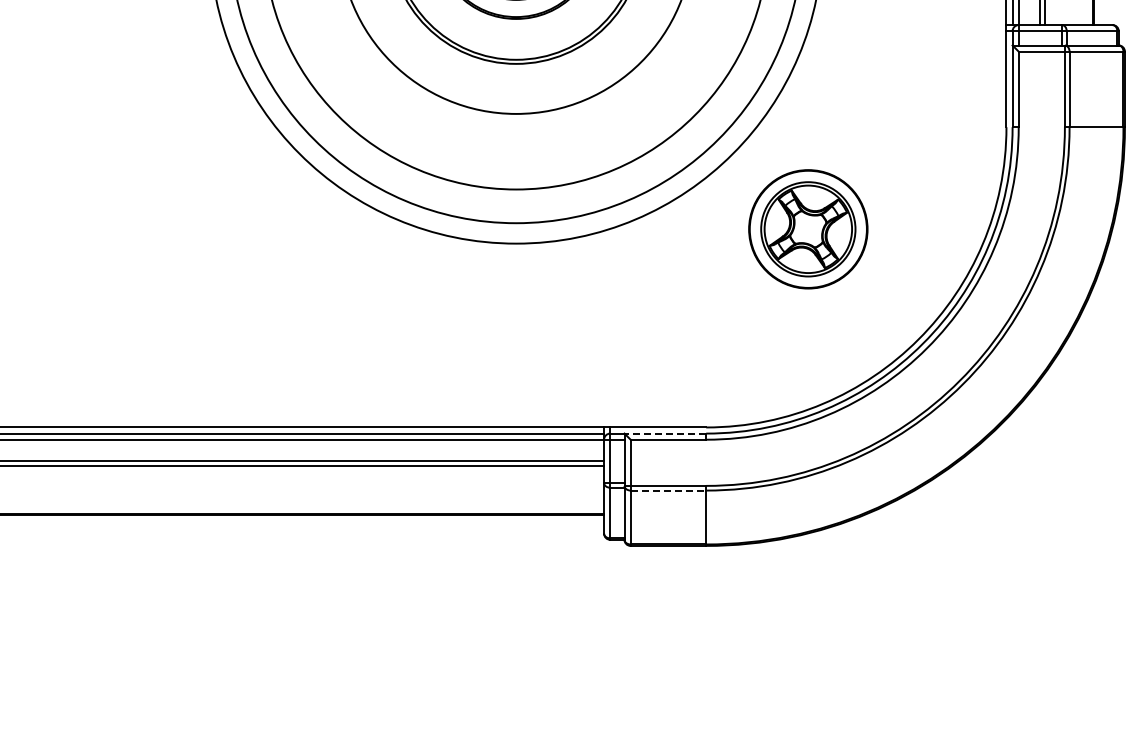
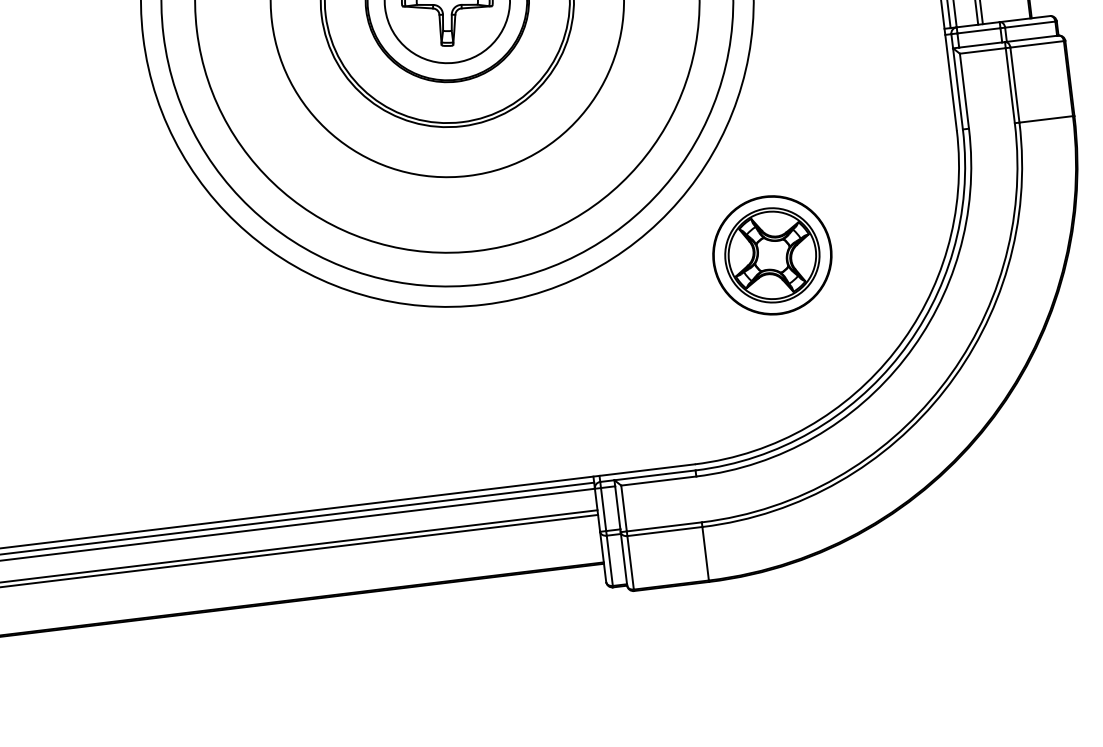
line: (665, 433) -> (655, 475), dashed -> solid
line: (668, 490) -> (664, 531), dashed -> solid

